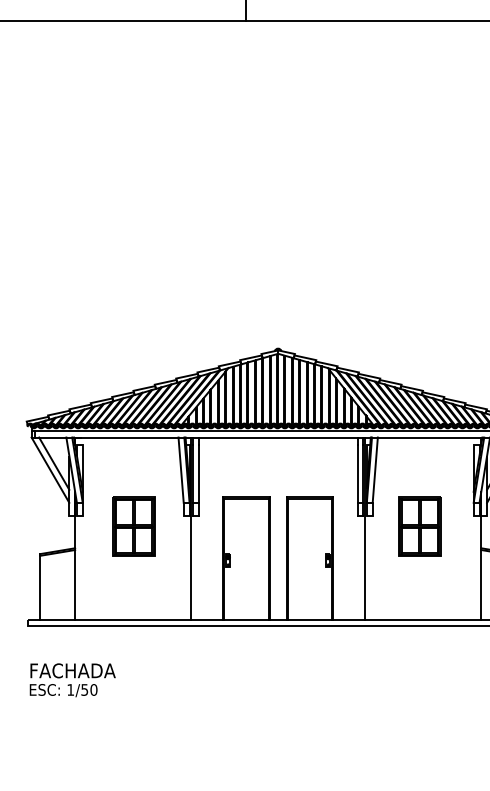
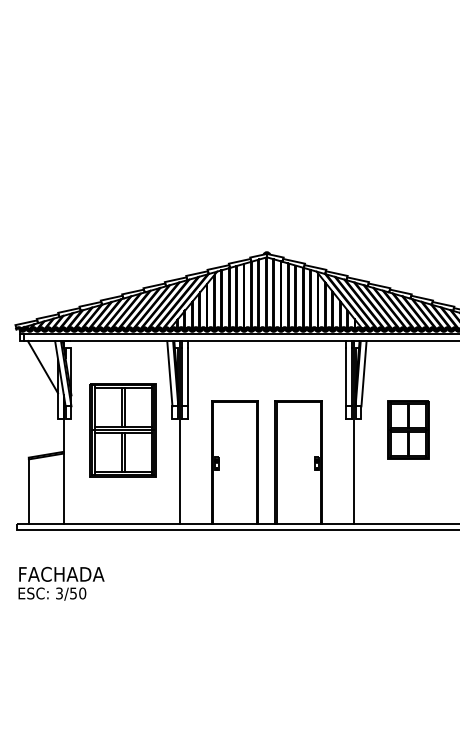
line: (50, 469) -> (39, 373), removed
part: (133, 526) -> (122, 430), size x1.6
text: (70, 689) -> (59, 593), 1/50 -> 3/50

